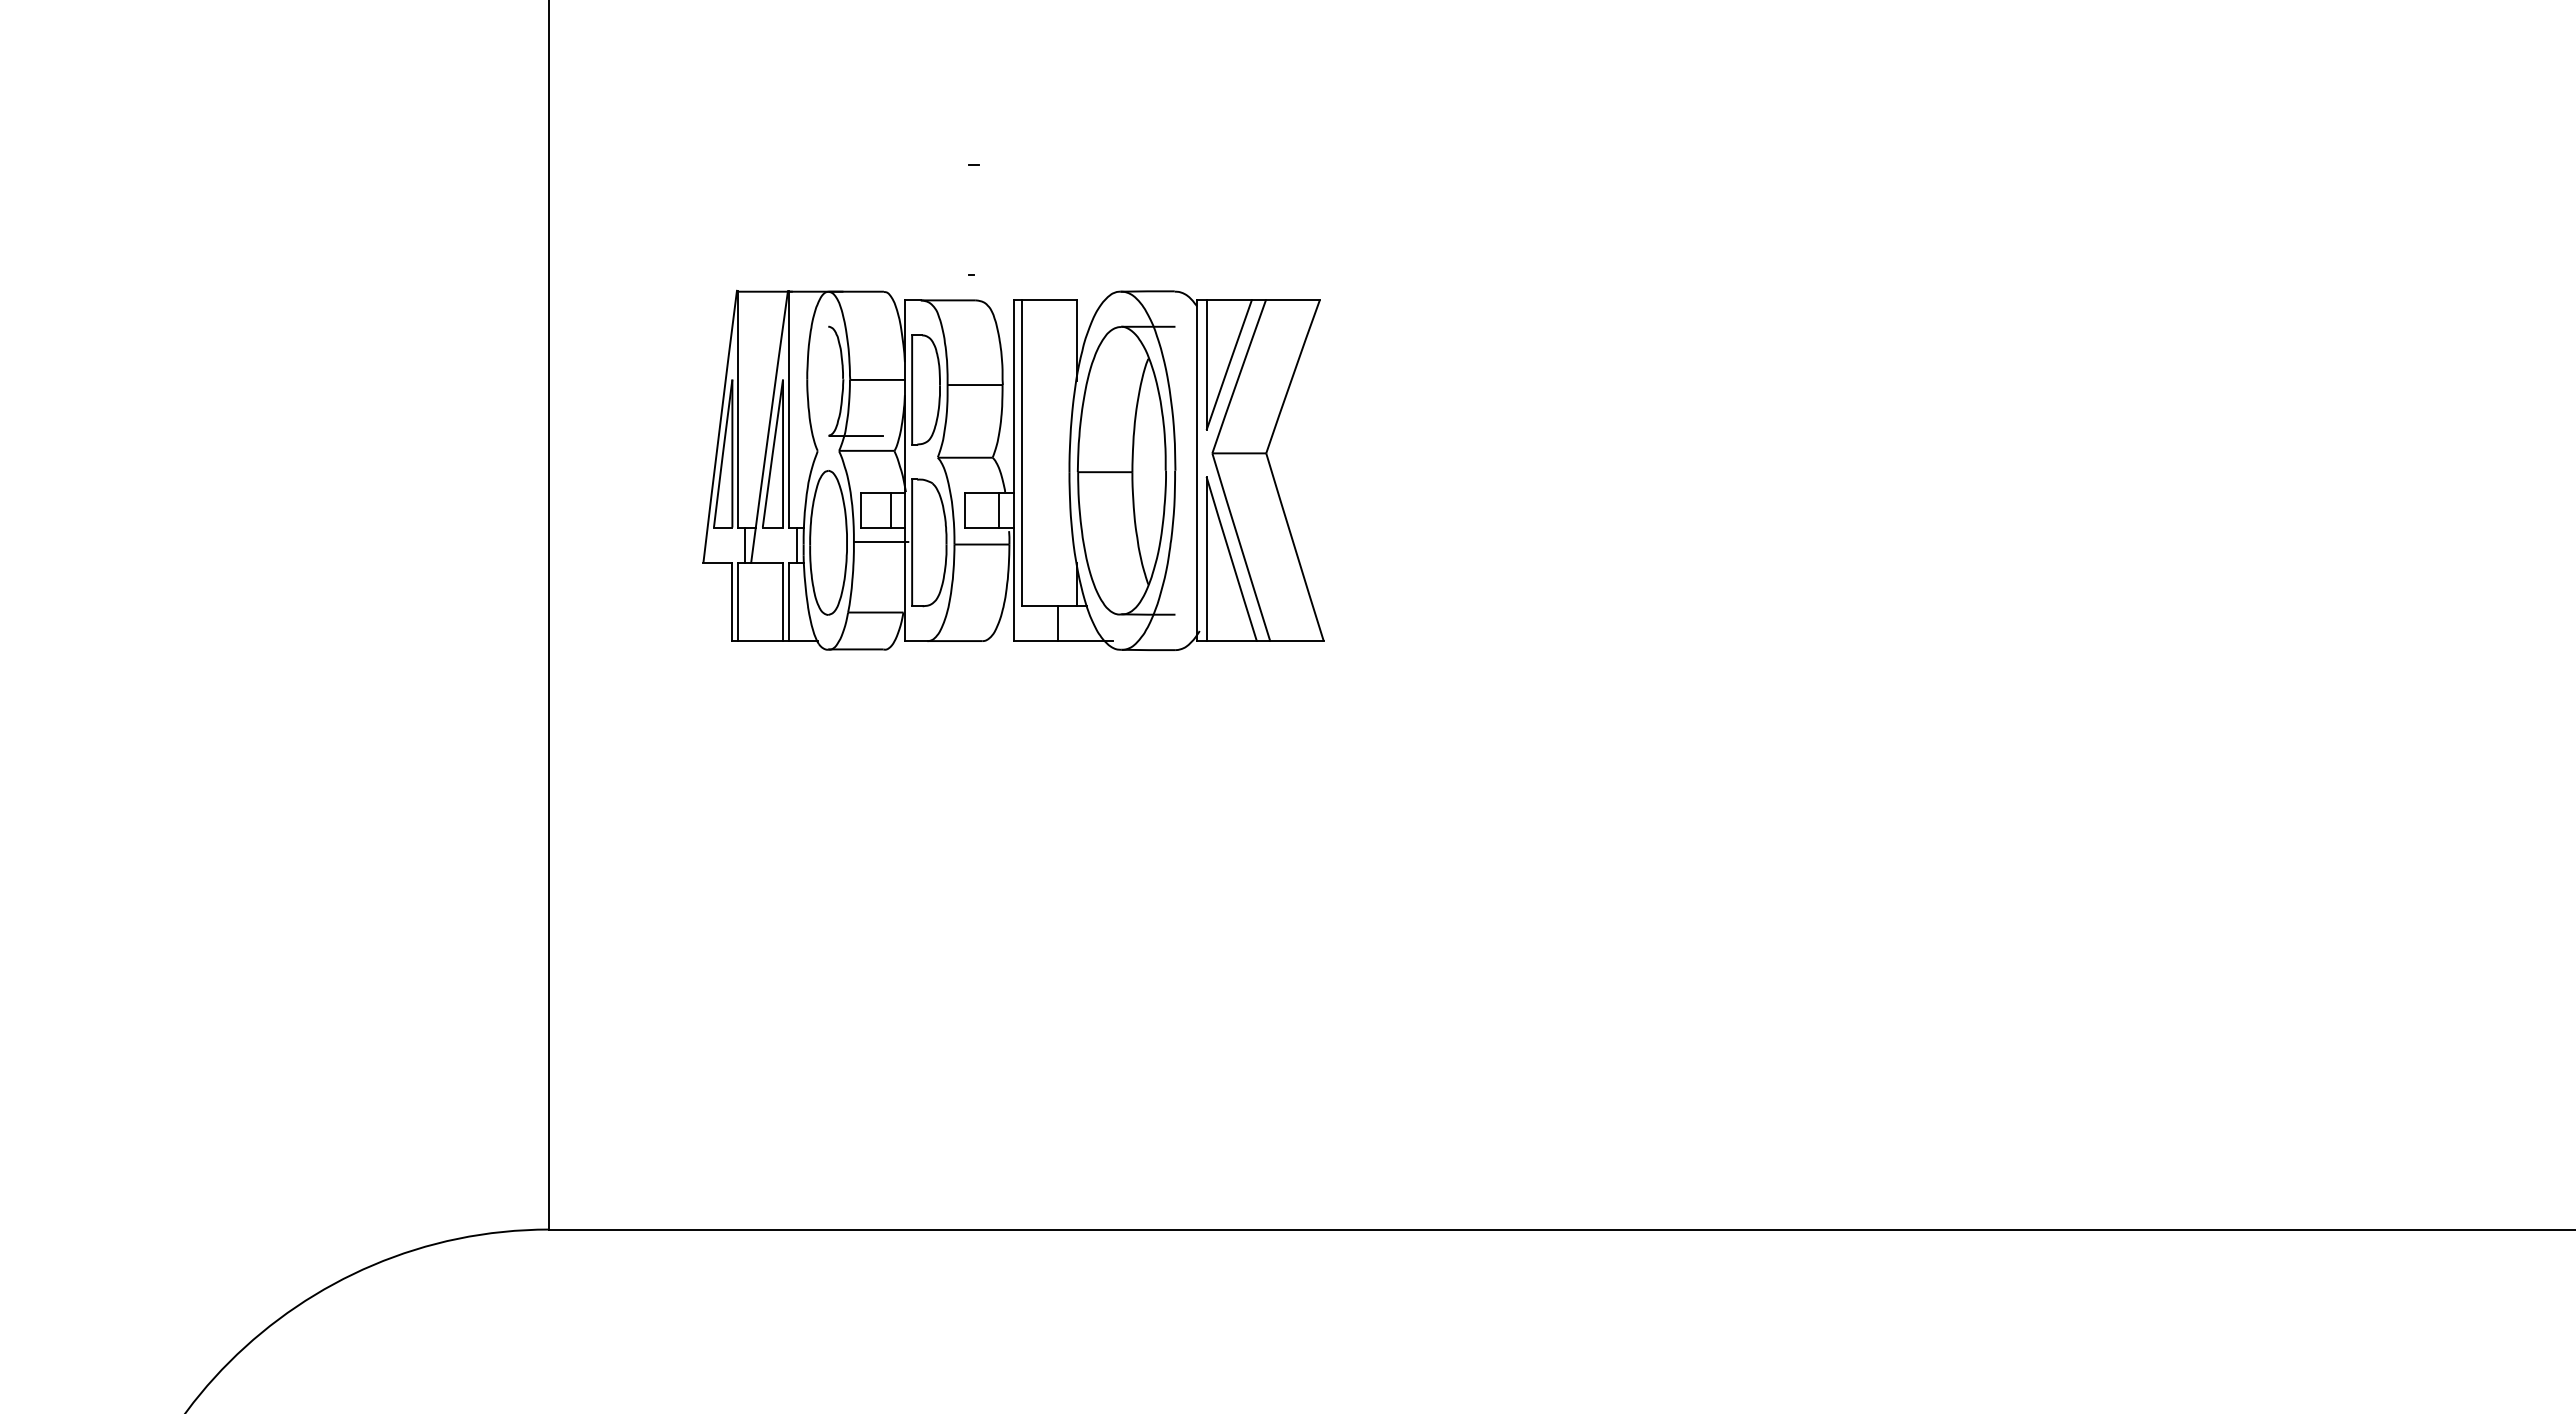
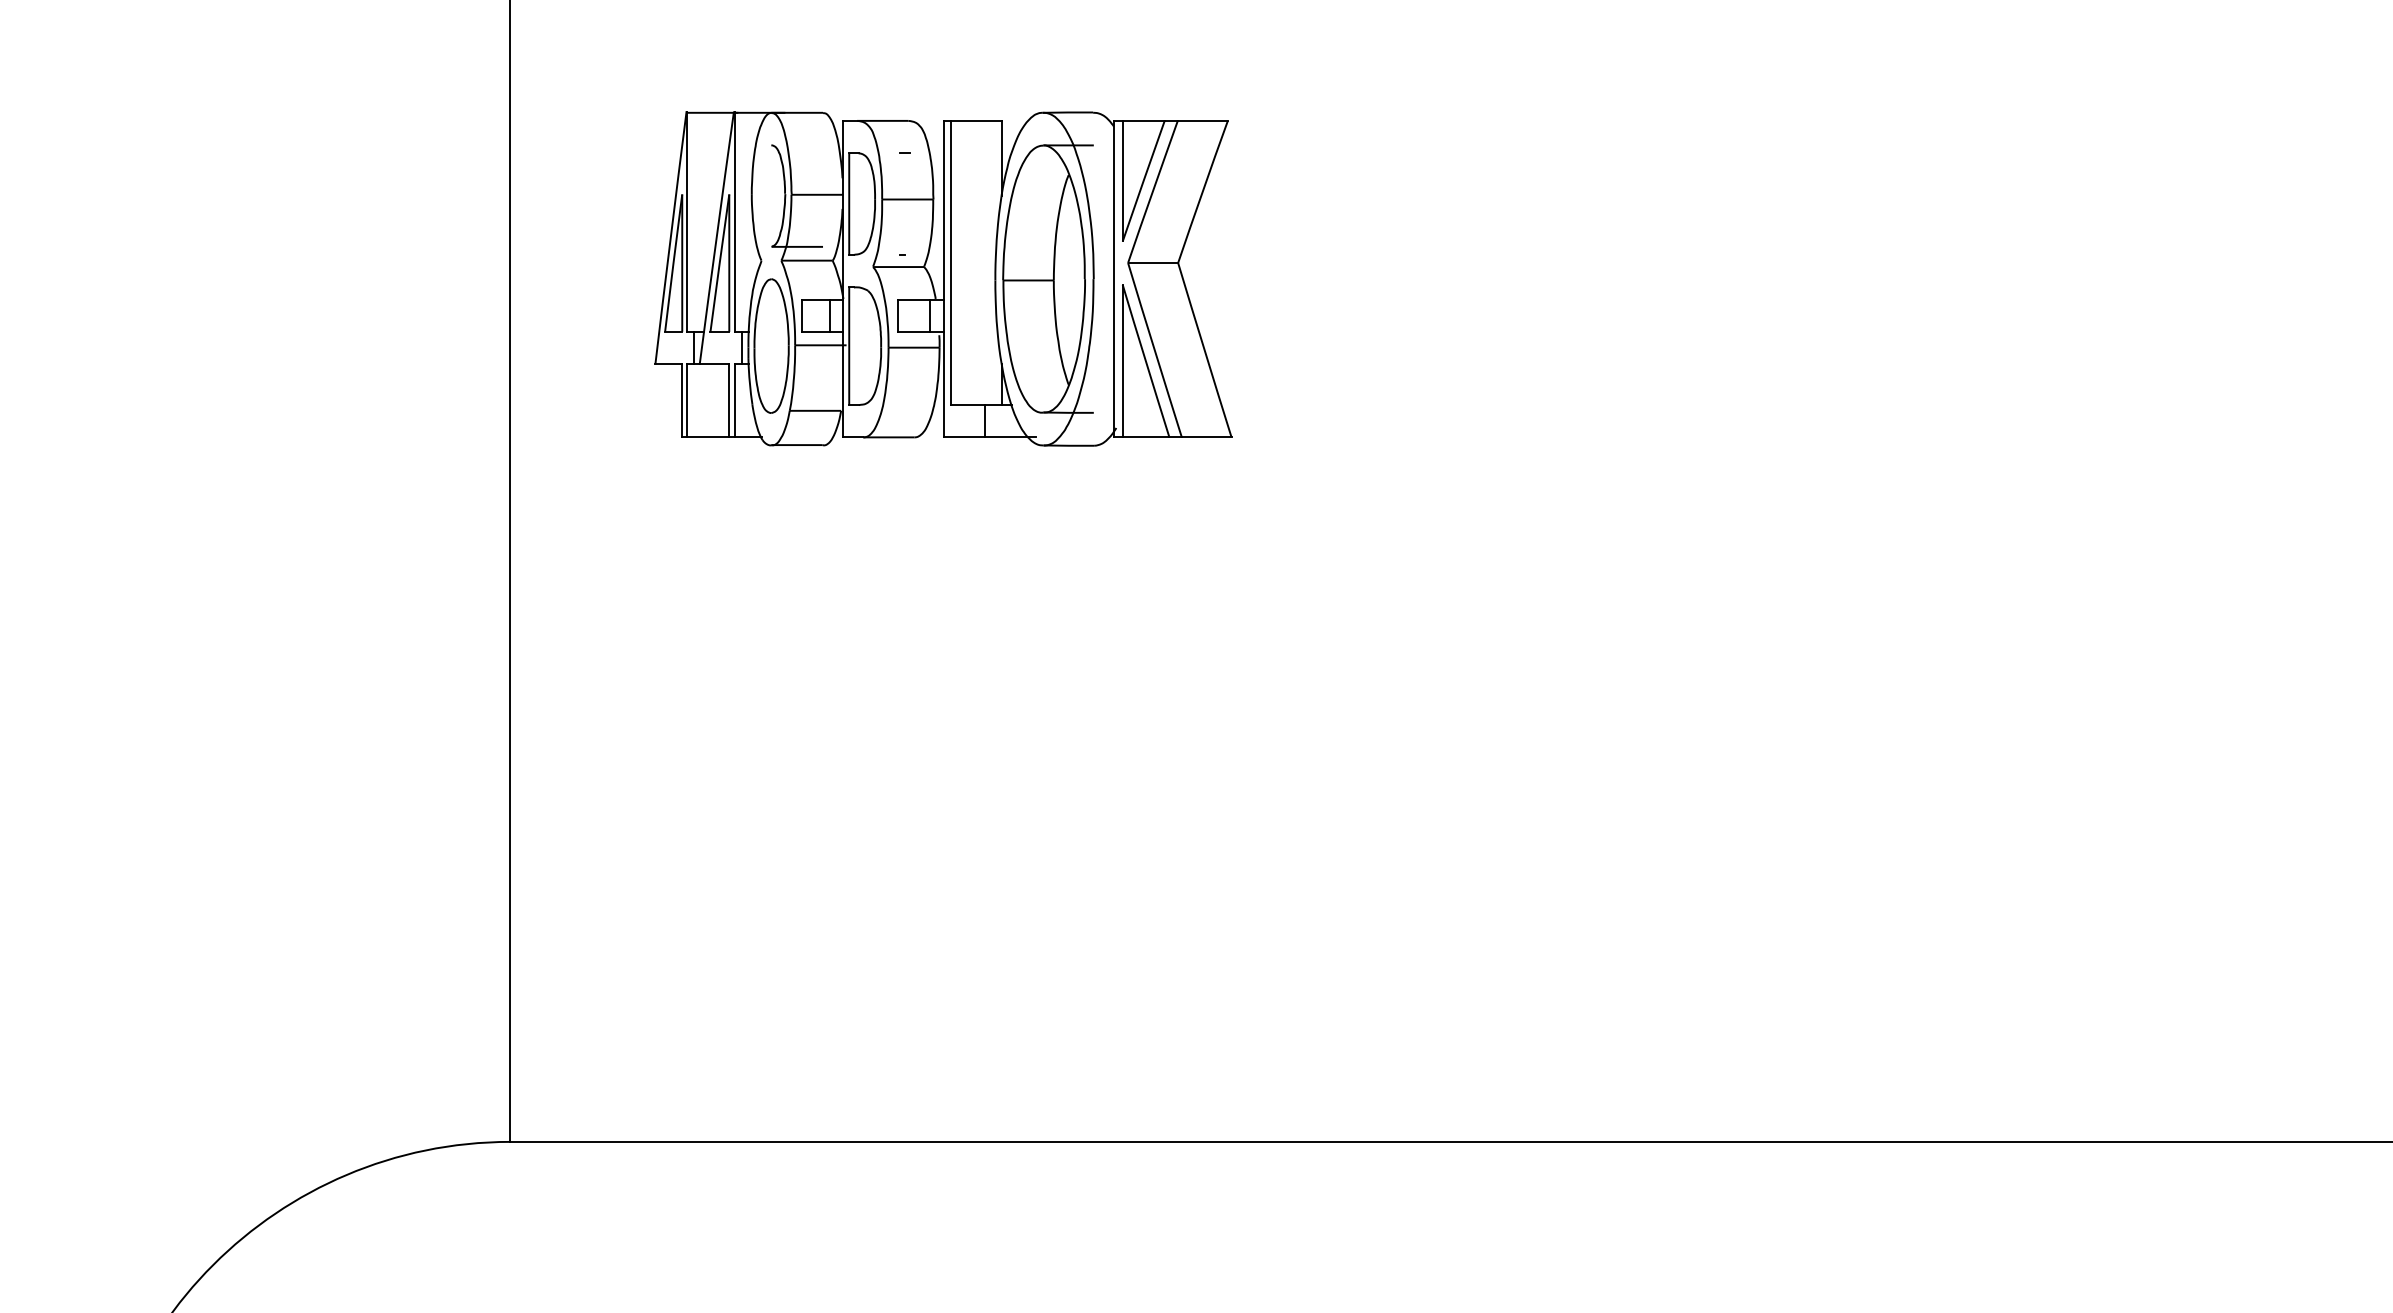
part: (1013, 469) -> (943, 277), moved

